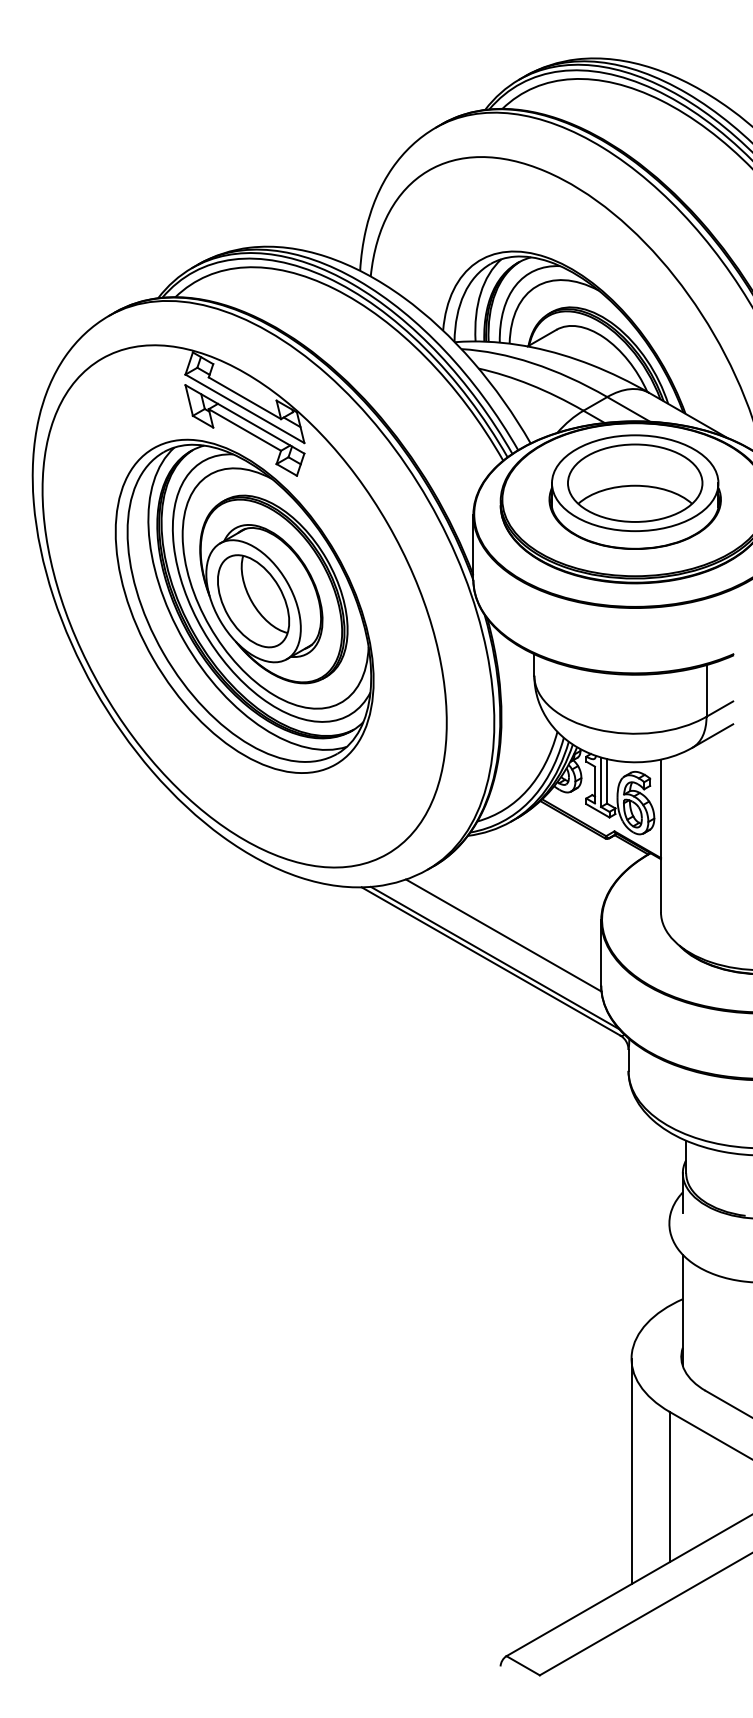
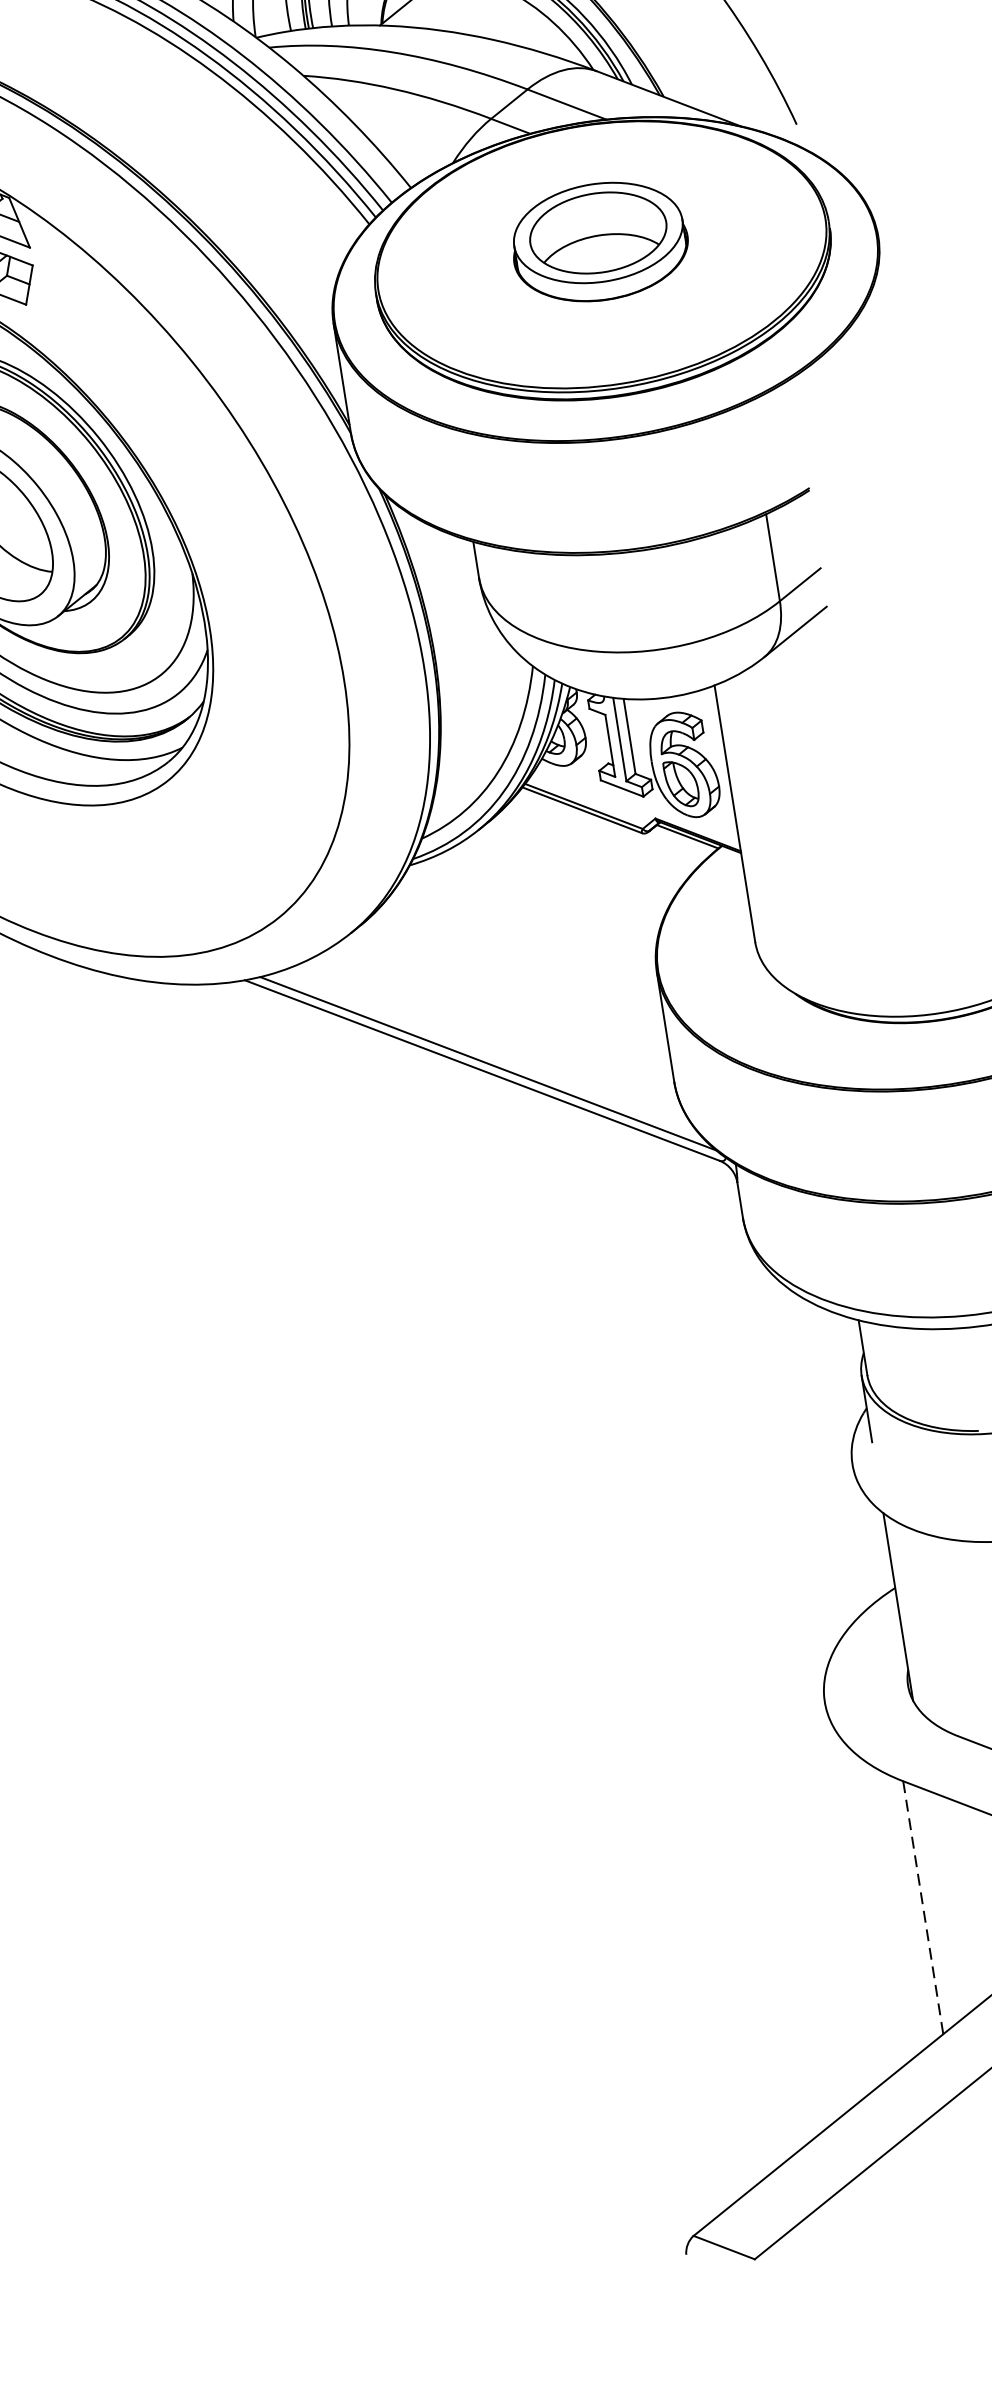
part: (634, 491) -> (598, 241), size x0.6
line: (503, 935) -> (496, 1023), removed
line: (631, 1471) -> (854, 1891), removed
line: (669, 1487) -> (923, 1908), solid -> dashed

